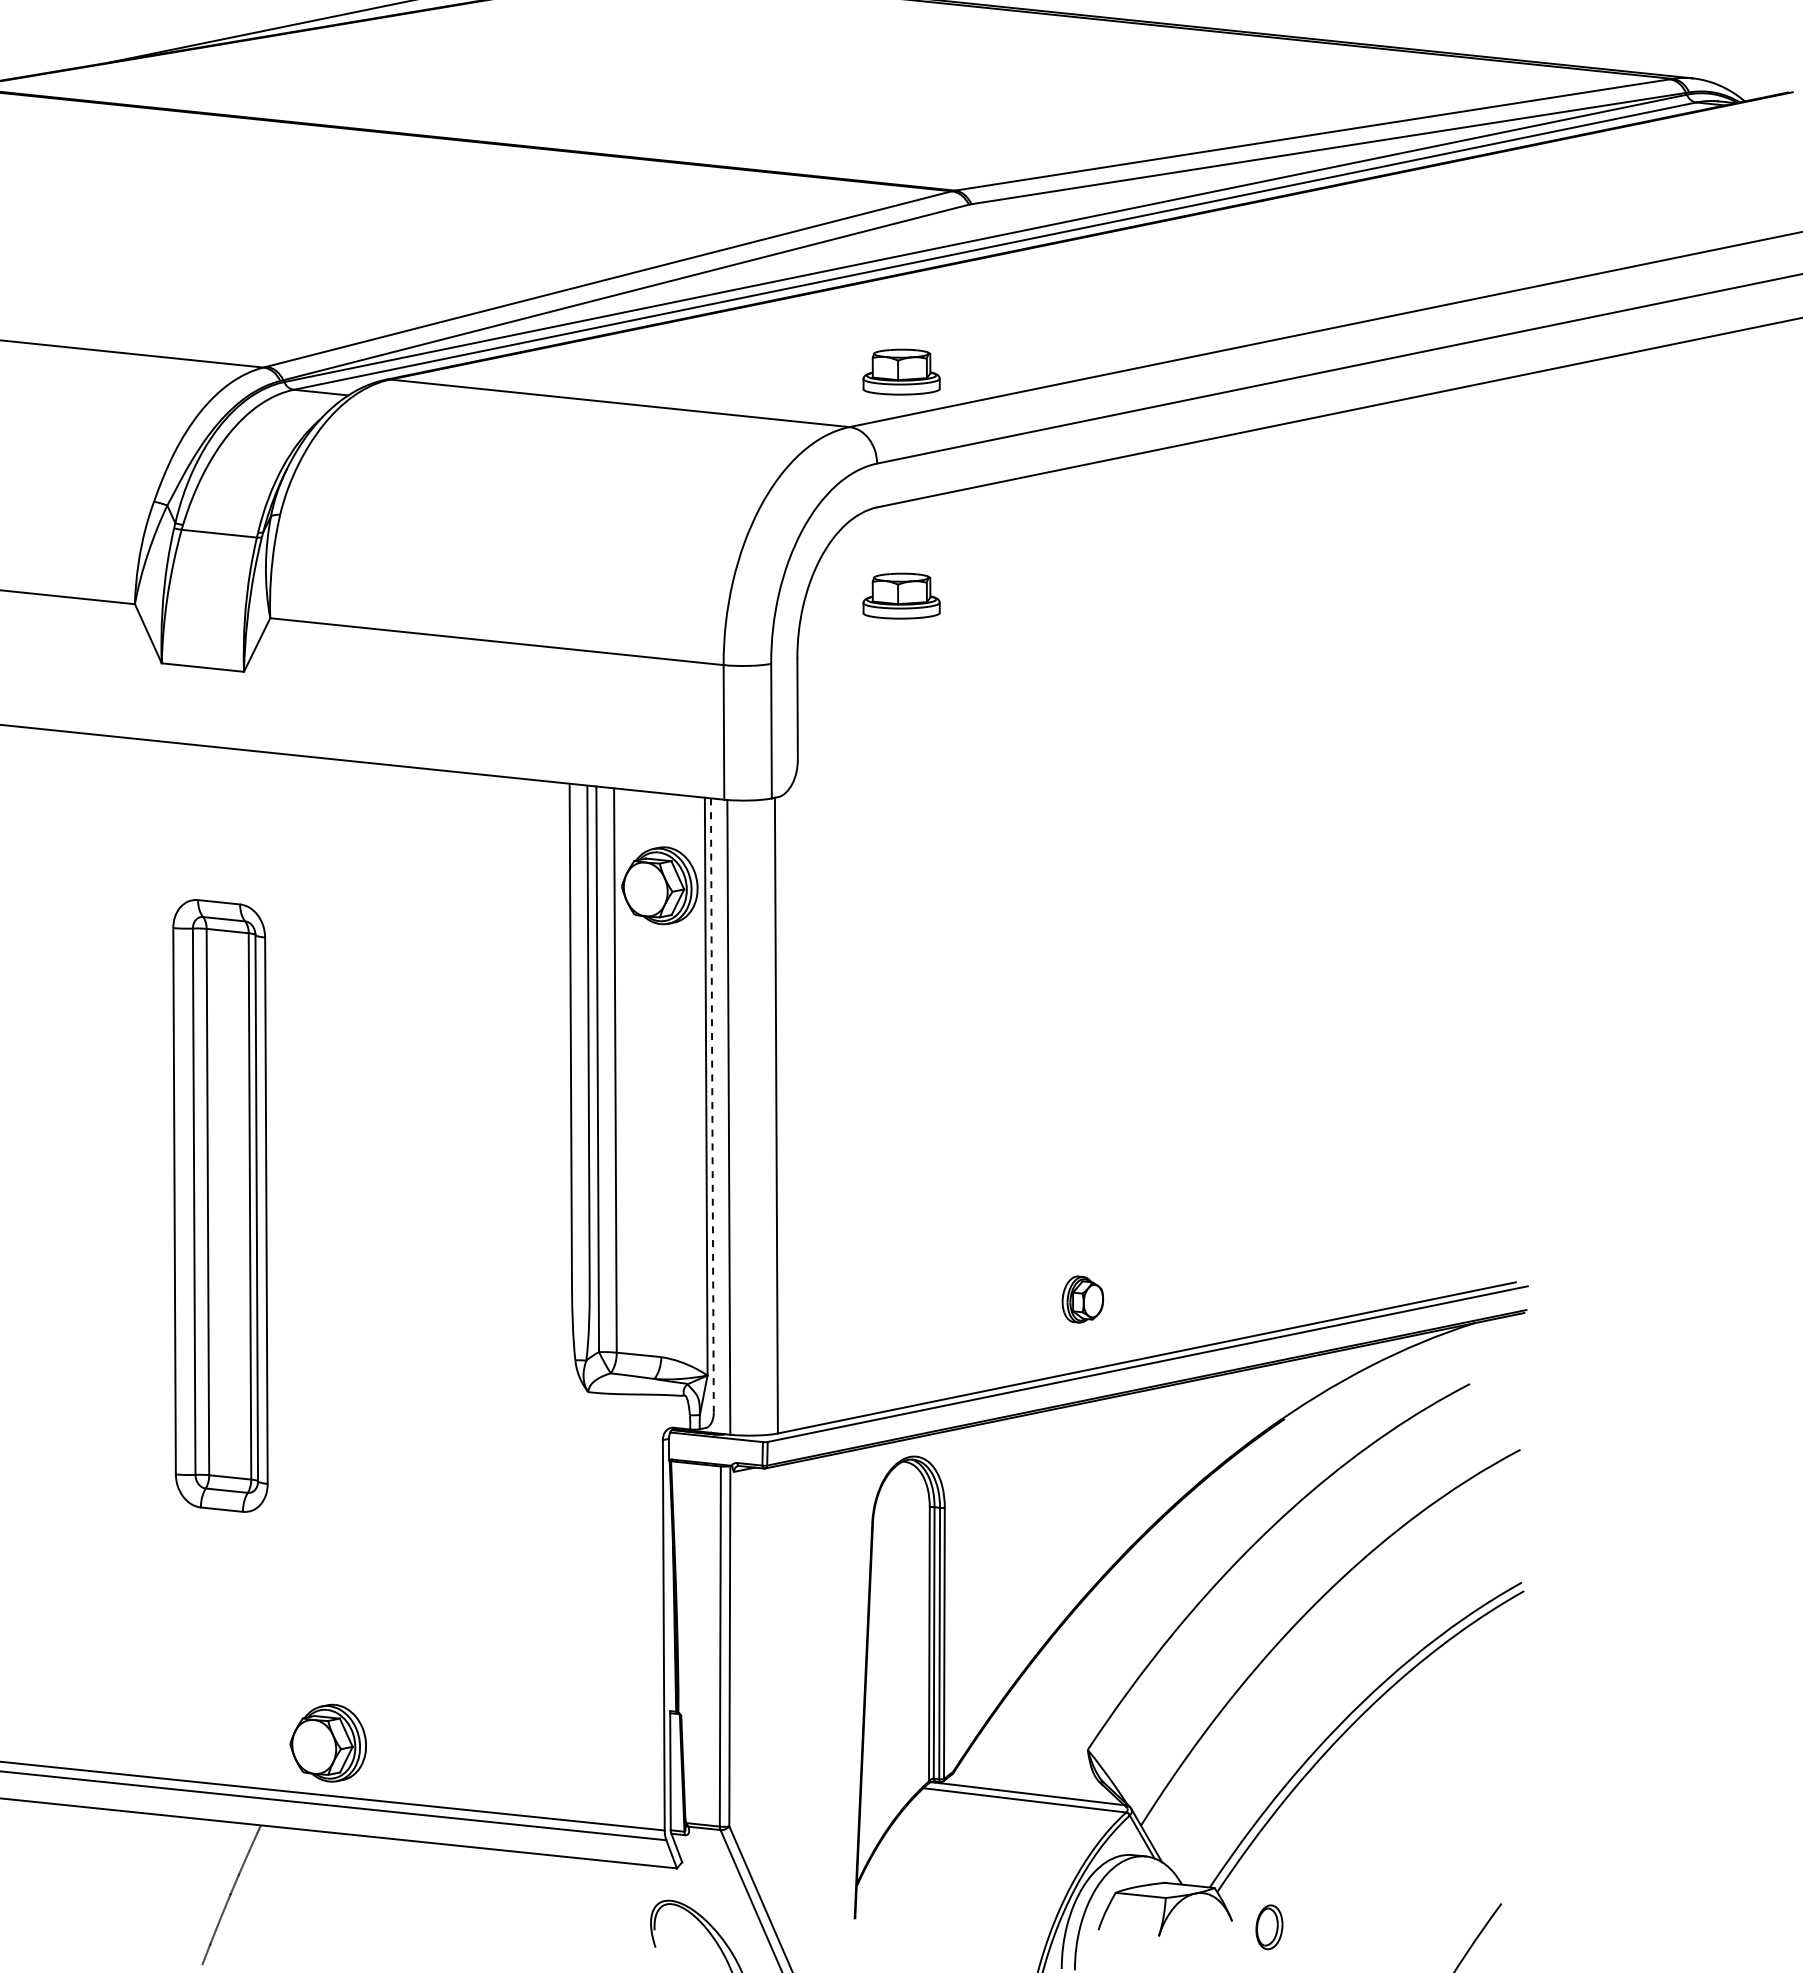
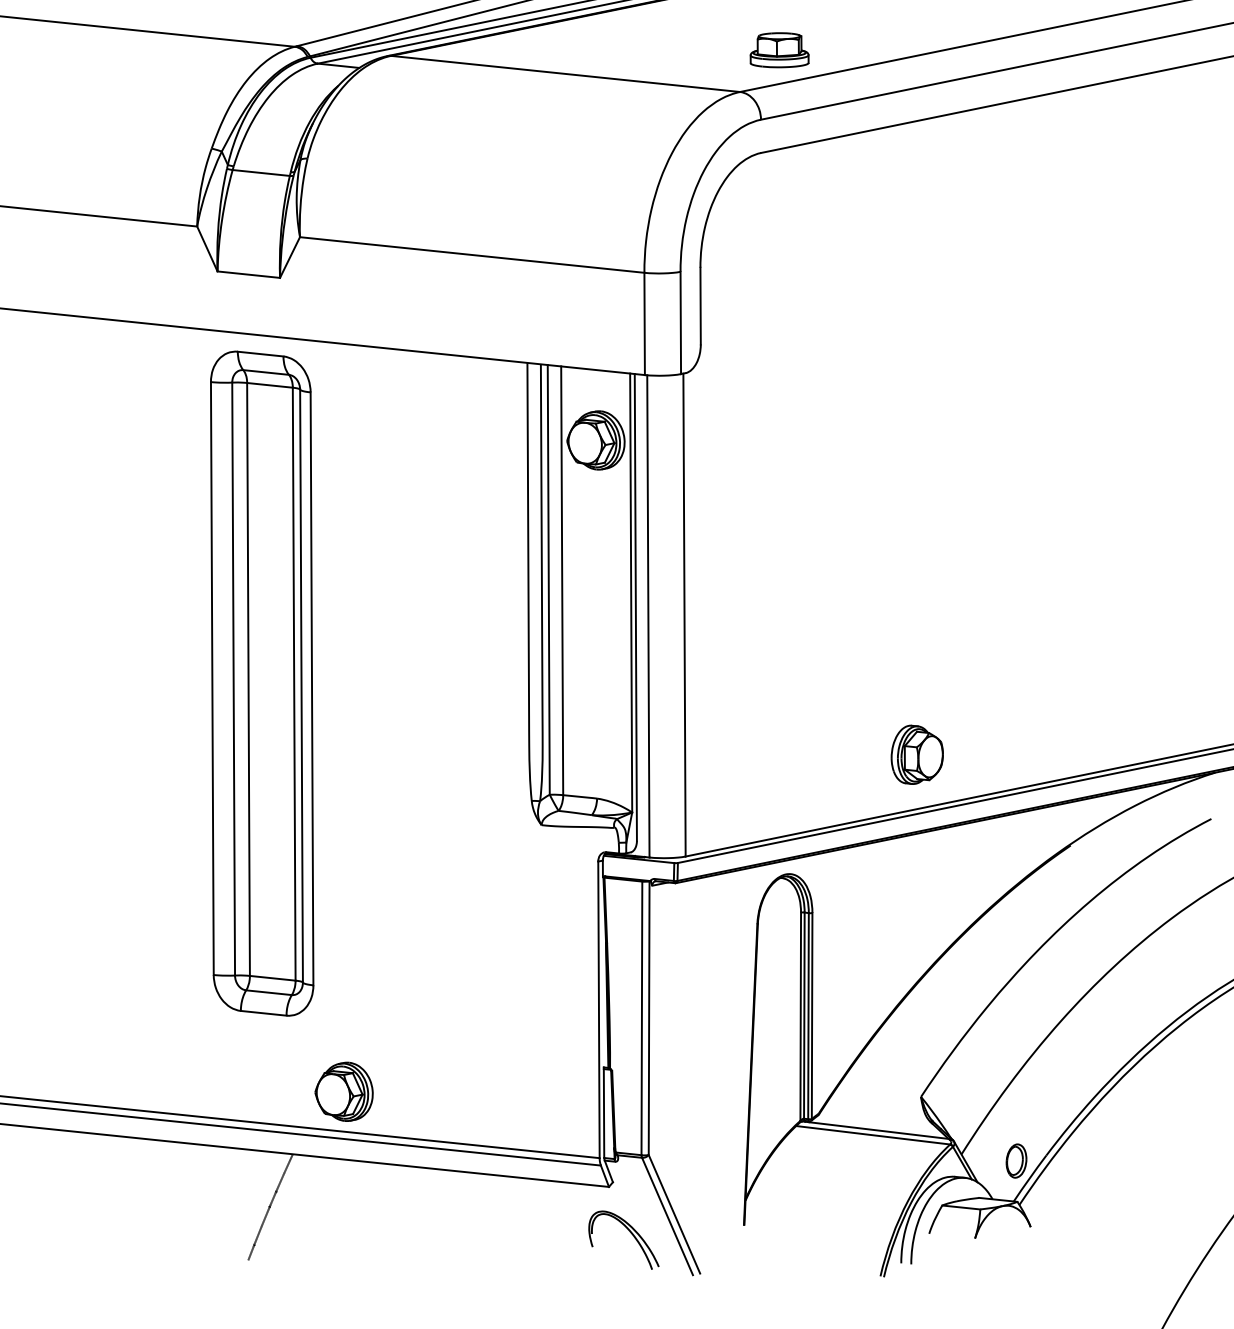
part: (901, 595) -> (779, 219), removed
line: (712, 1106) -> (635, 608), dashed -> solid
part: (220, 1205) -> (262, 683), size x1.43
part: (1082, 1299) -> (917, 754), size x1.67
part: (1269, 1927) -> (1016, 1161), moved

